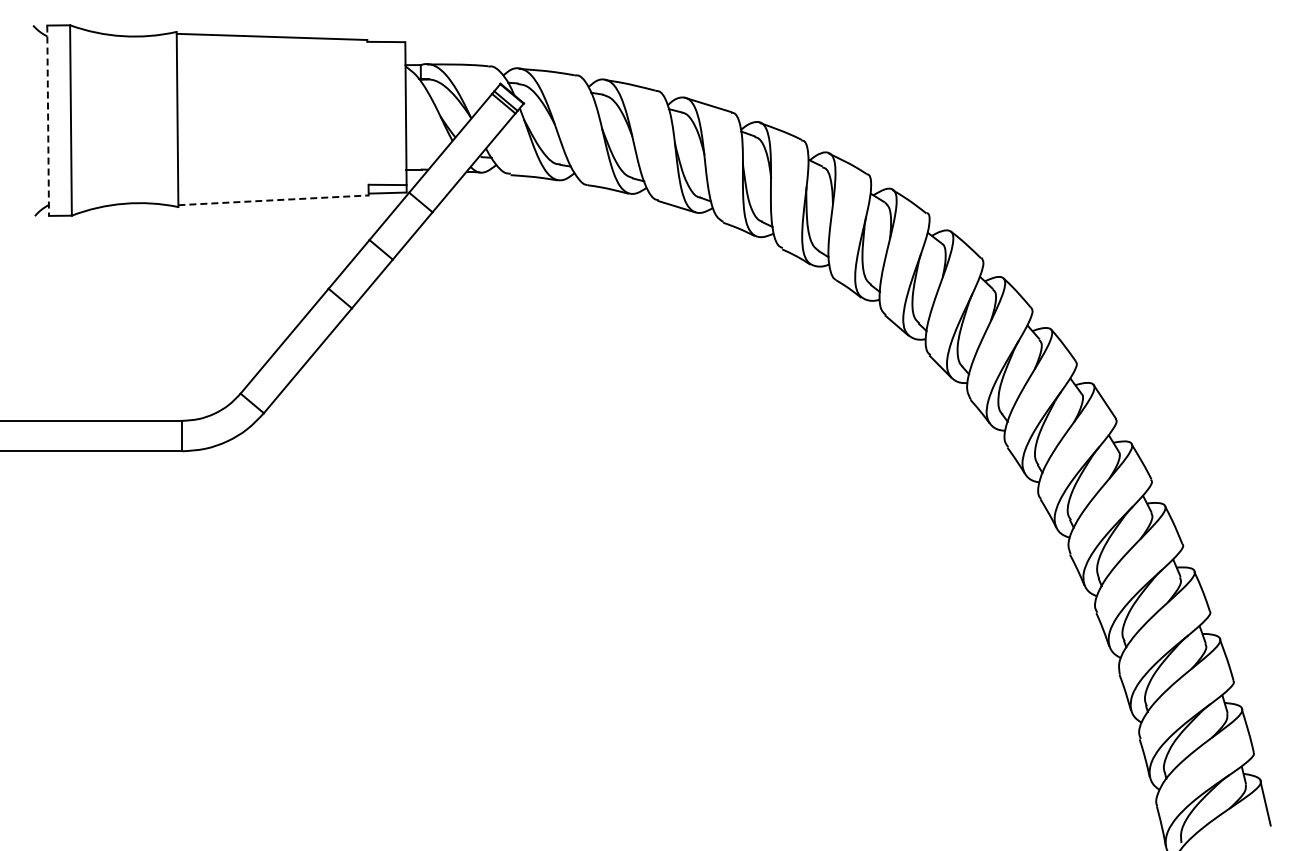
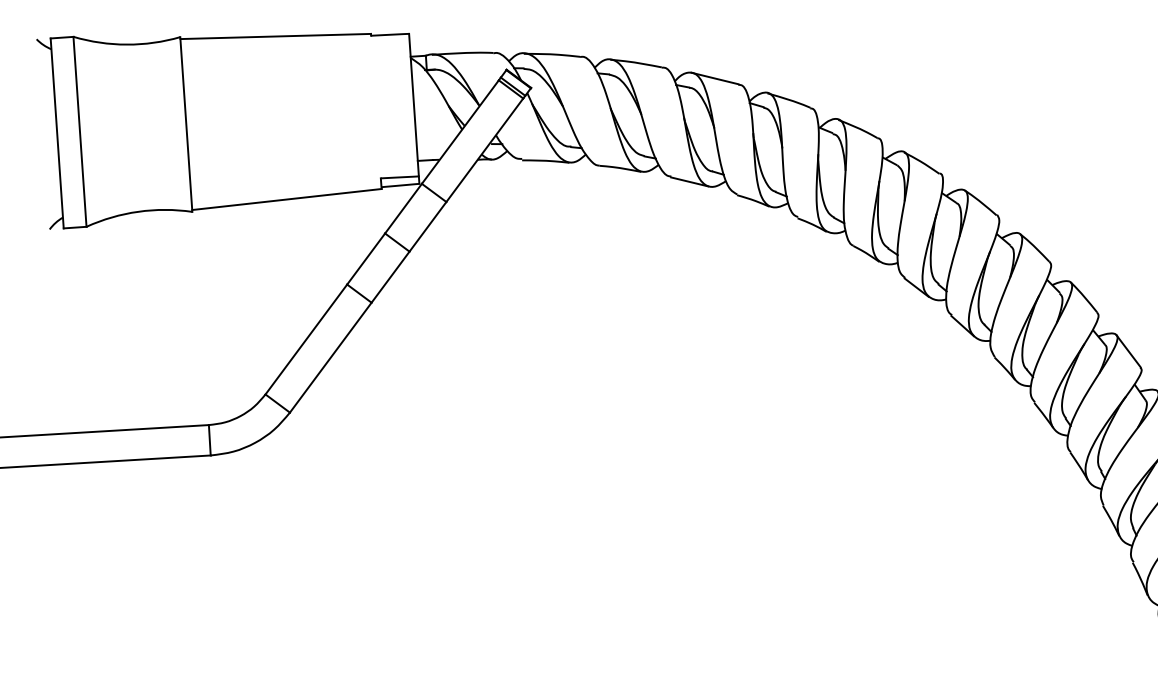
line: (48, 121) -> (57, 134), dashed -> solid
line: (274, 200) -> (287, 199), dashed -> solid

